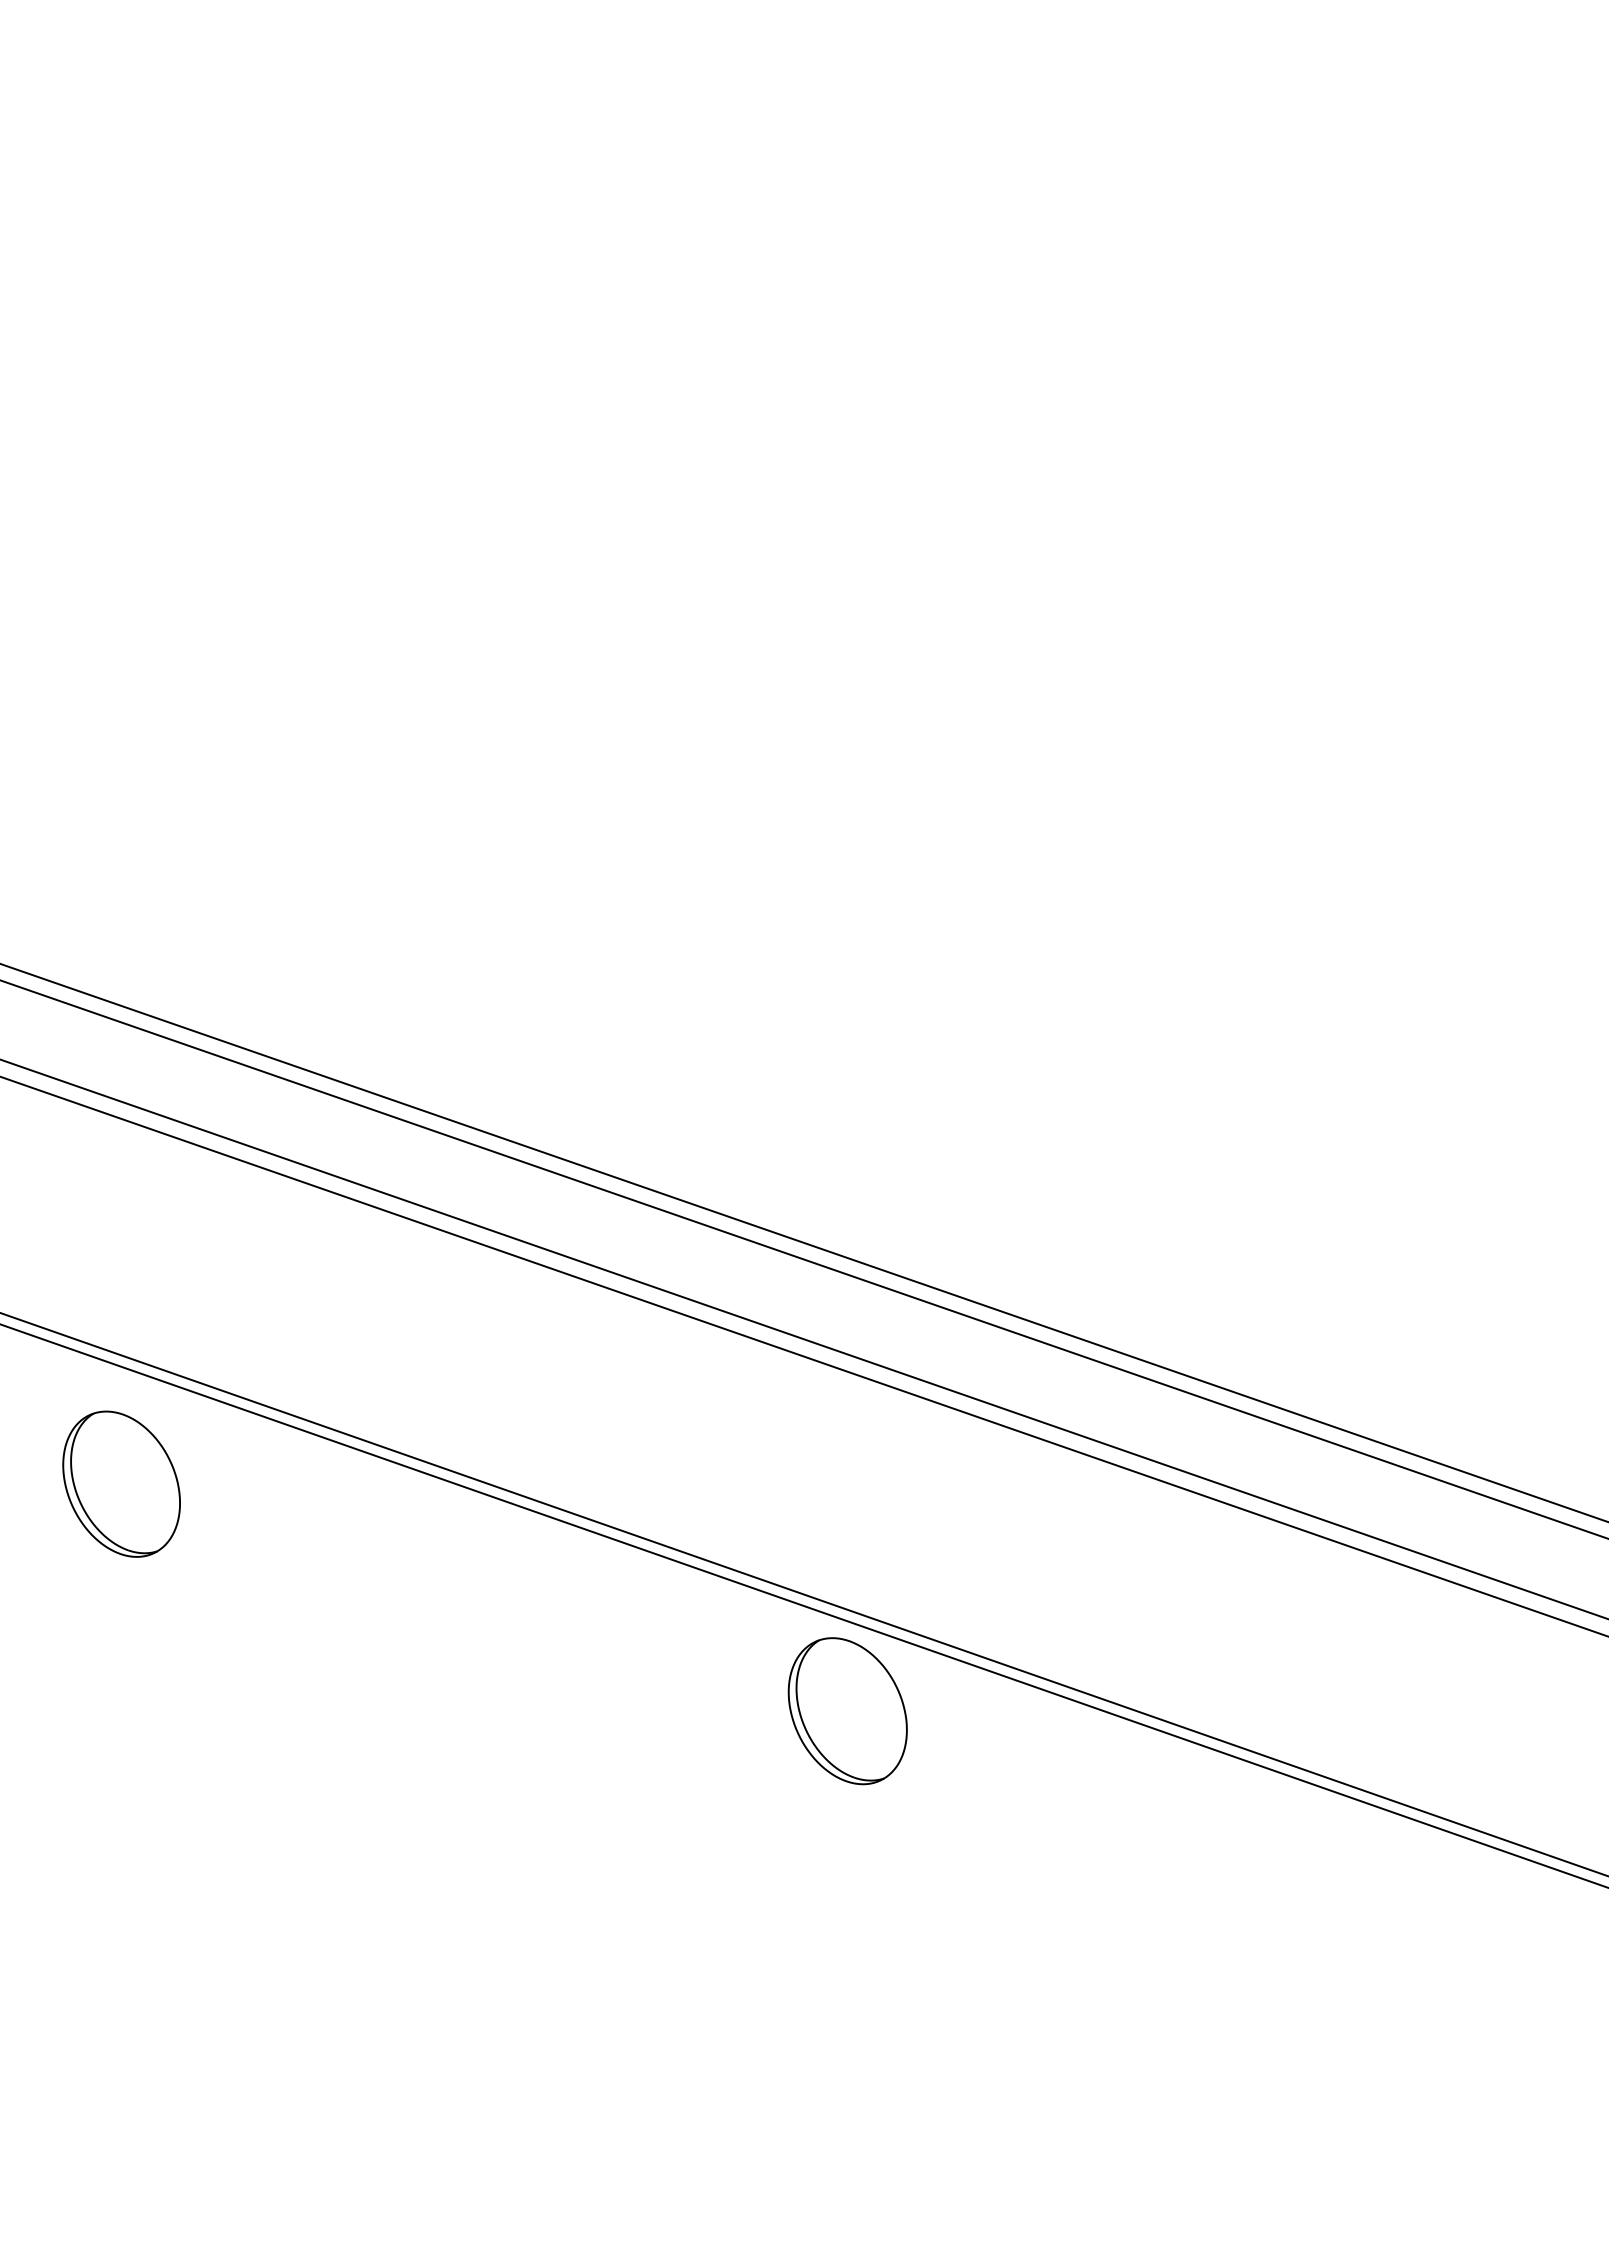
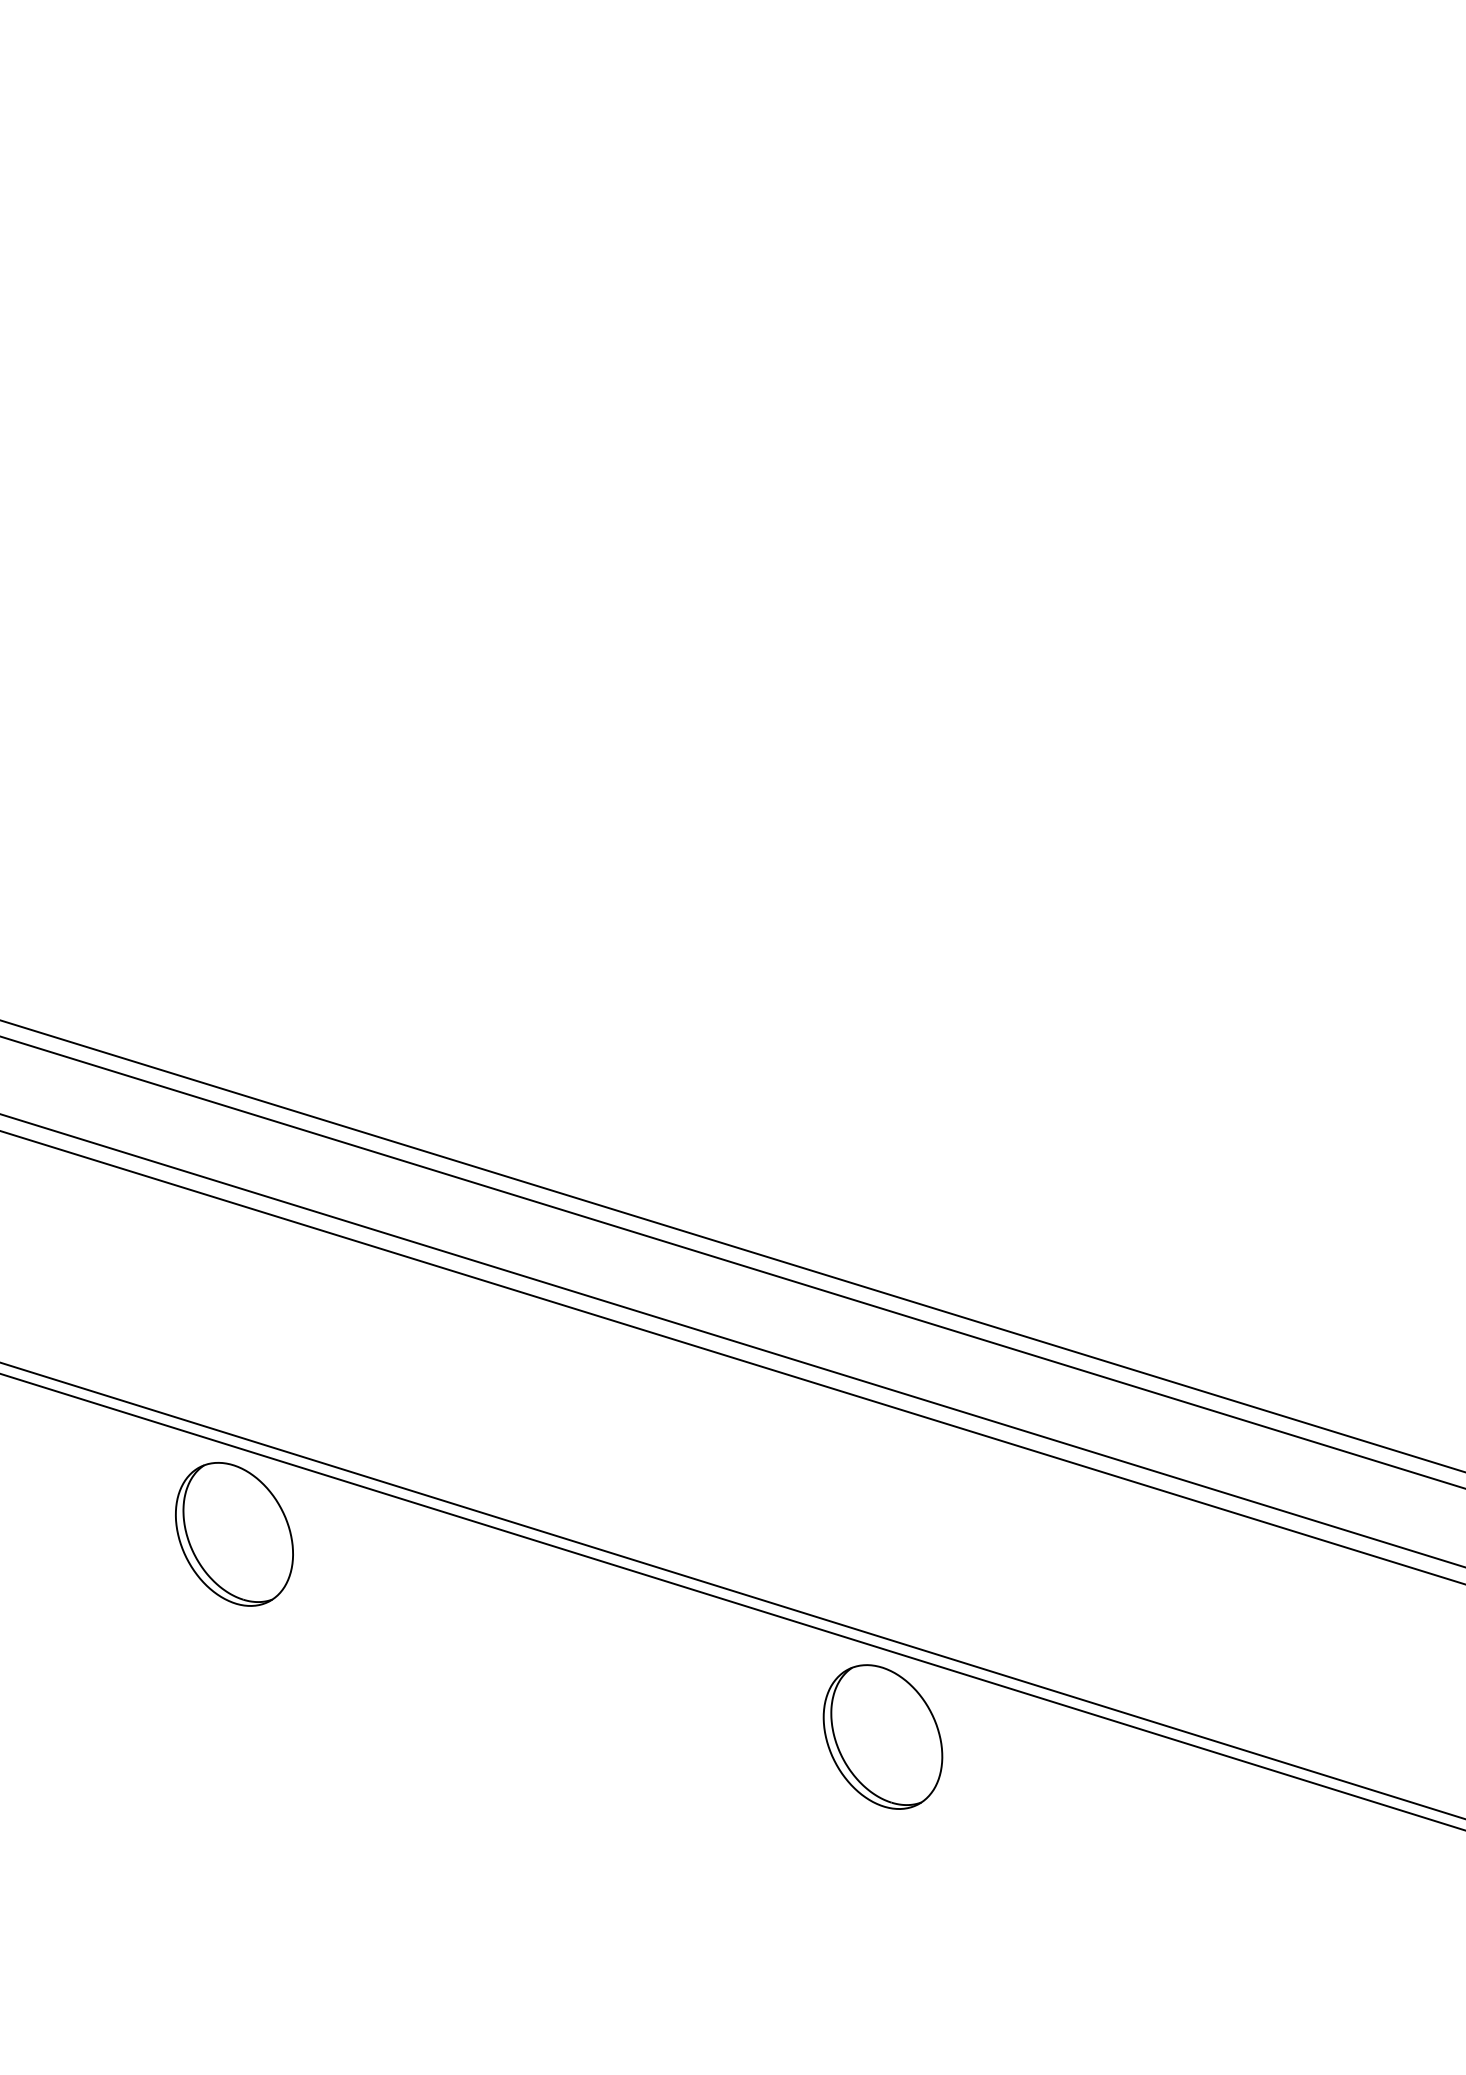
part: (121, 1483) -> (234, 1533), moved

